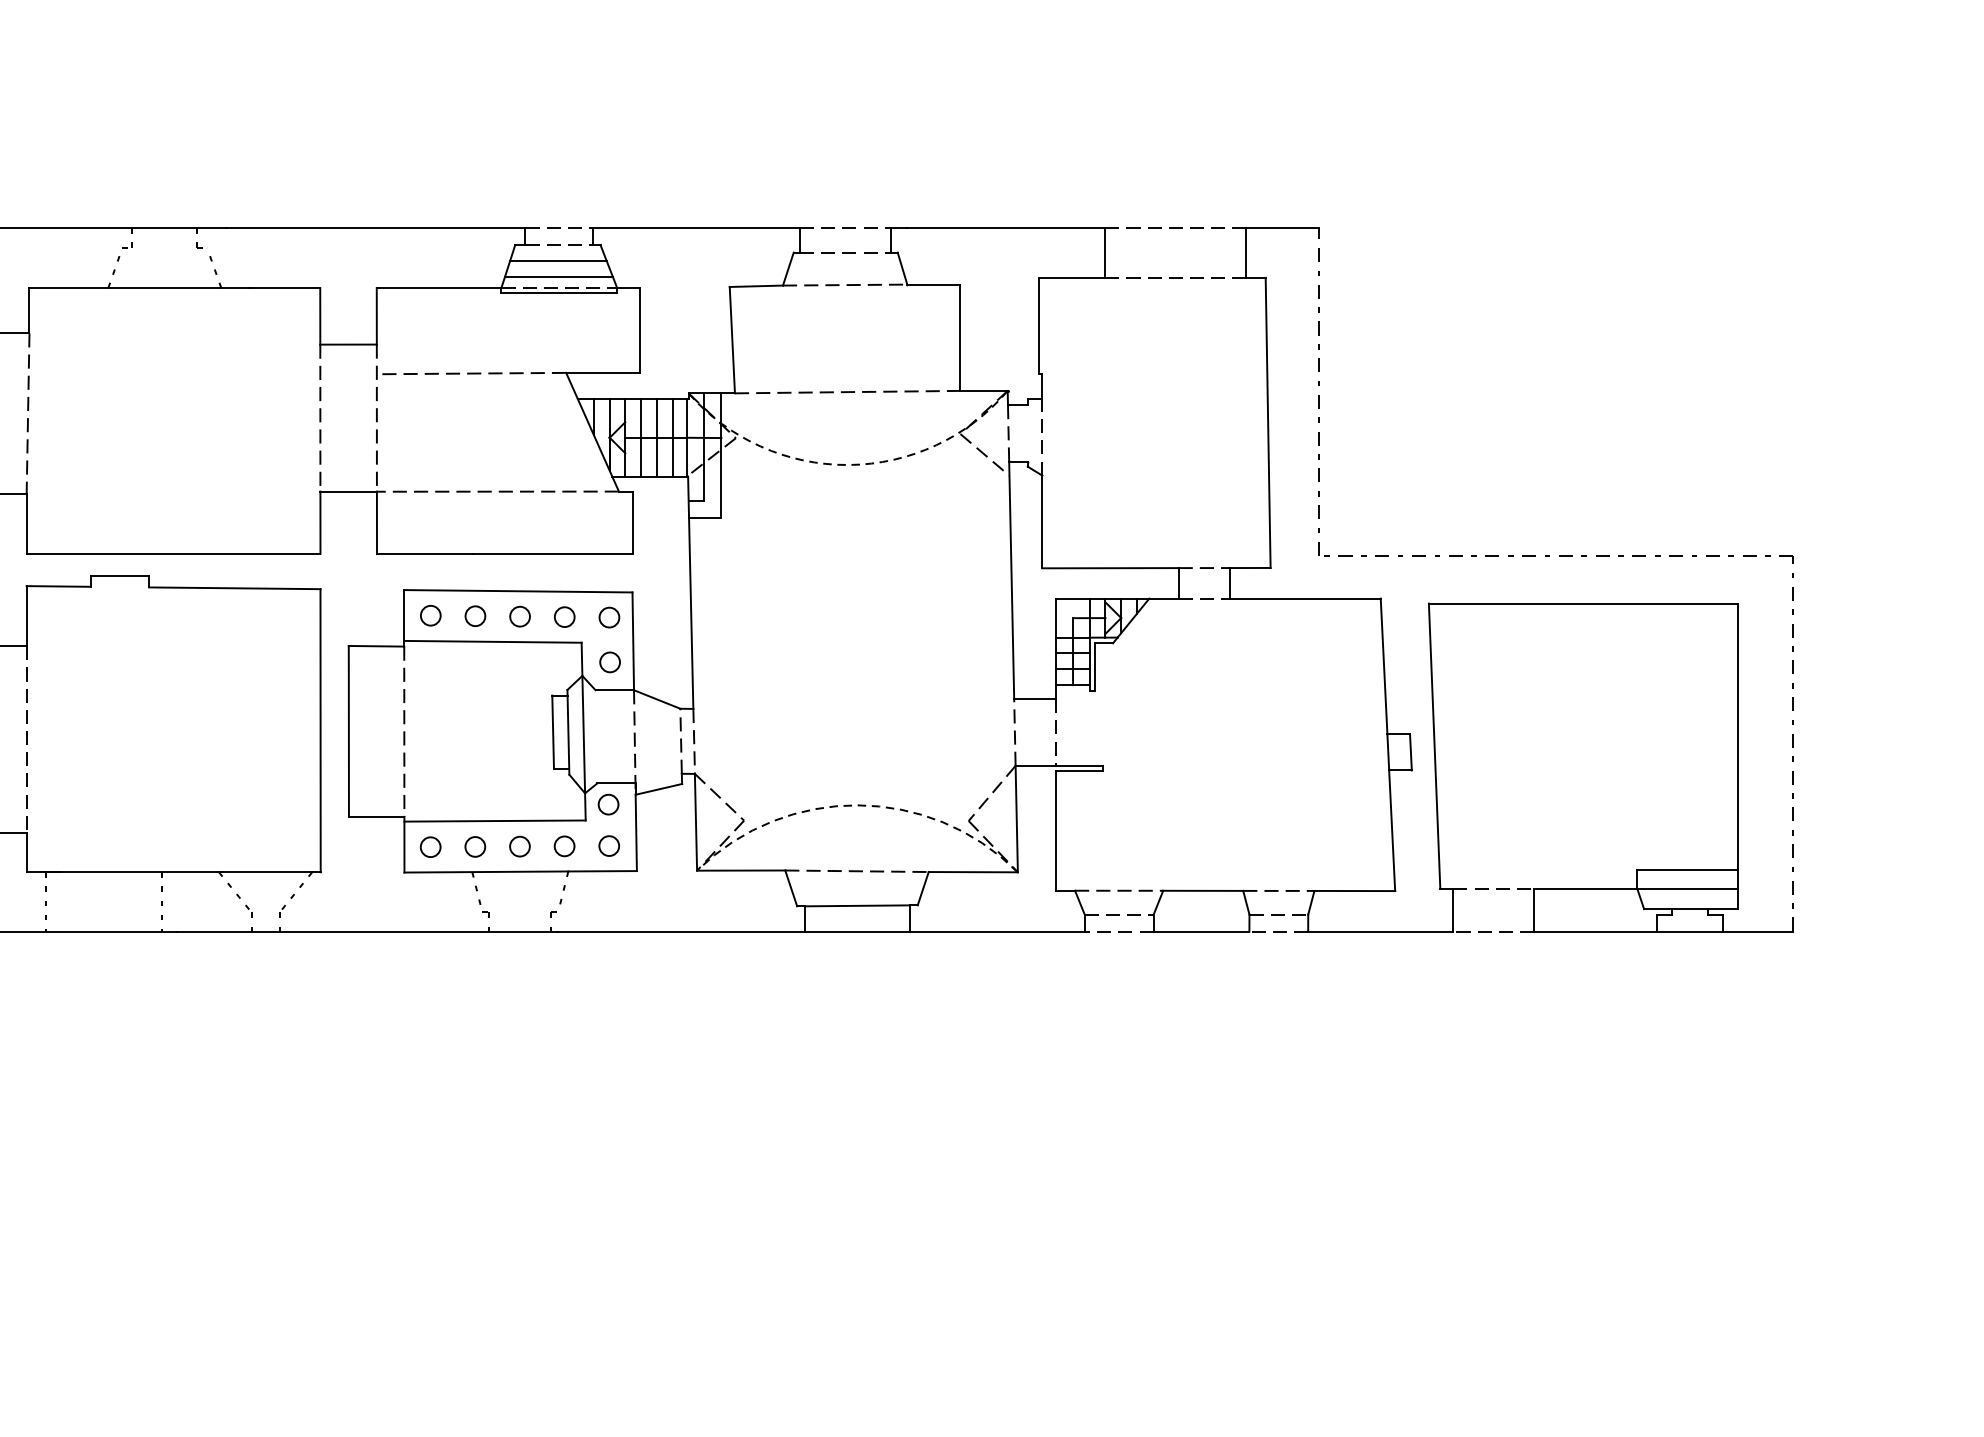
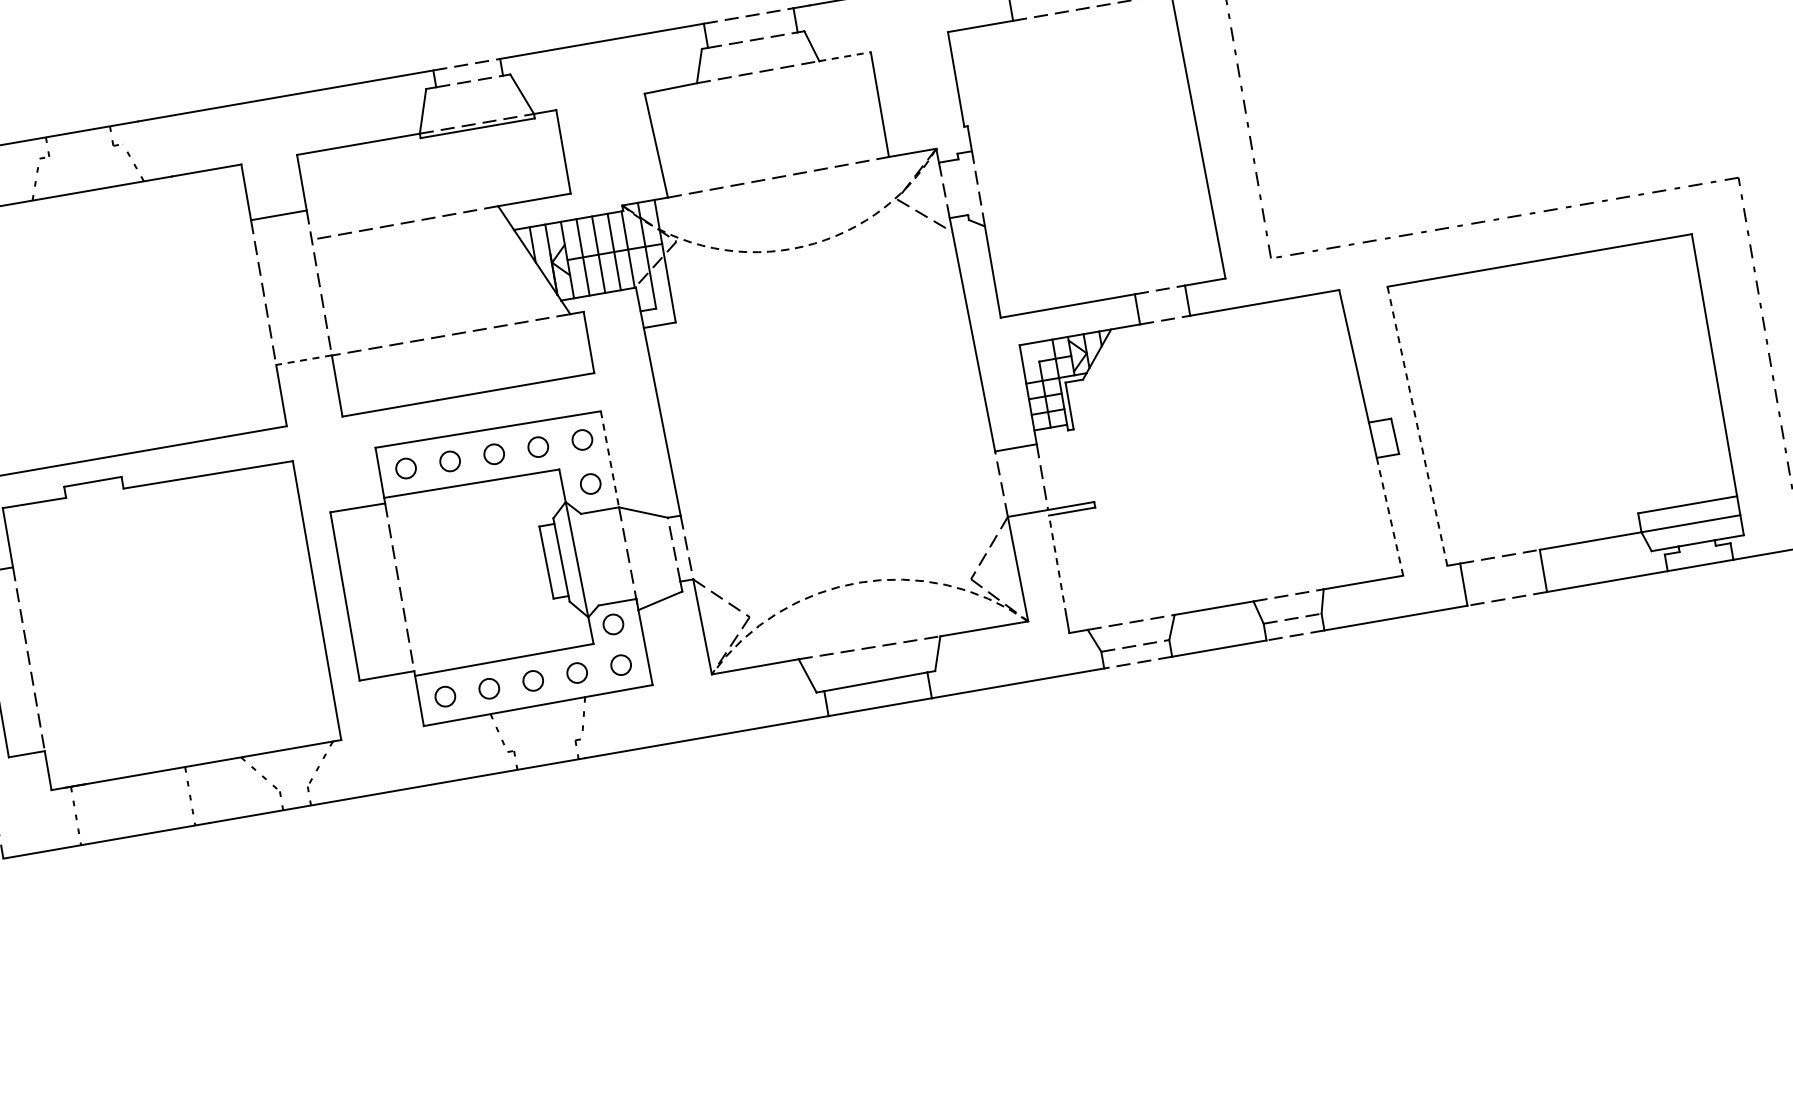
line: (558, 261) -> (471, 97), removed
line: (558, 276) -> (474, 112), removed
line: (933, 284) -> (845, 56), solid -> dashed
line: (348, 491) -> (303, 360), solid -> dashed
line: (633, 641) -> (610, 459), solid -> dashed
line: (1434, 746) -> (1417, 426), solid -> dashed
line: (1056, 821) -> (1057, 564), solid -> dashed
line: (1392, 831) -> (1390, 517), solid -> dashed

